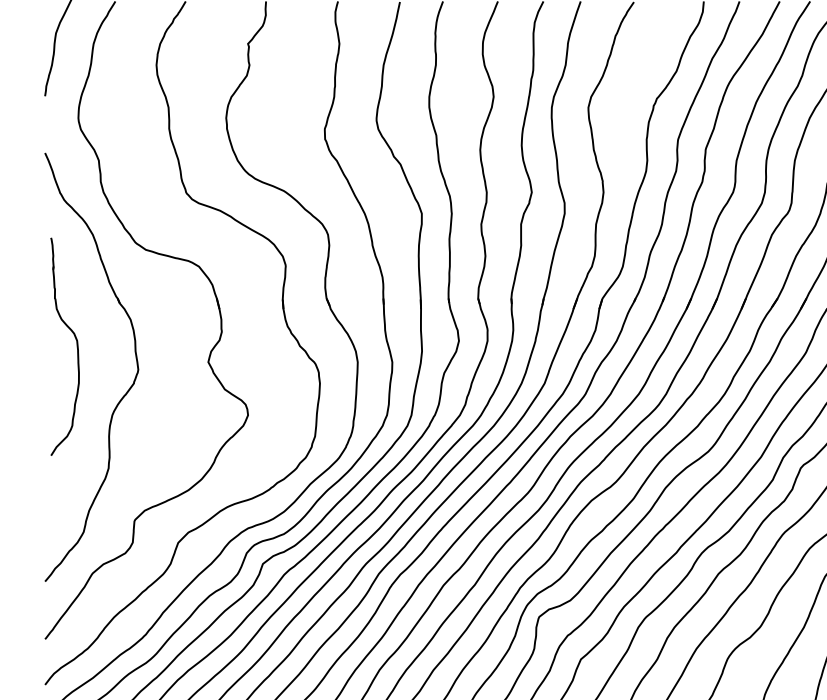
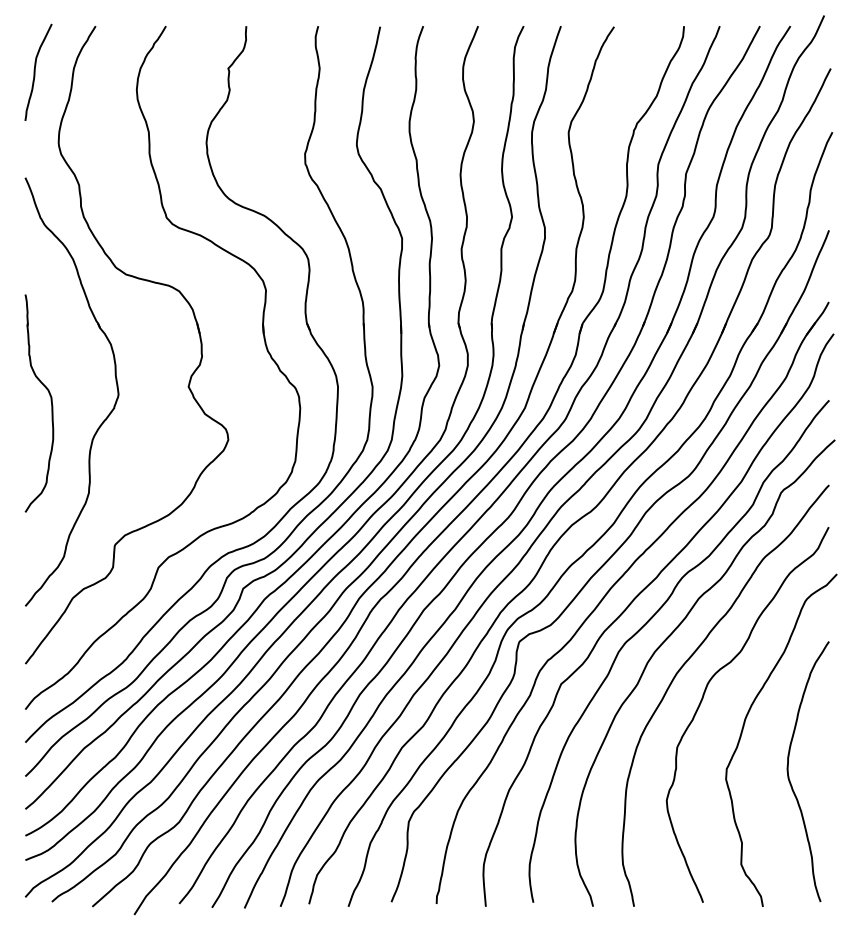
part: (76, 344) -> (50, 401), moved

